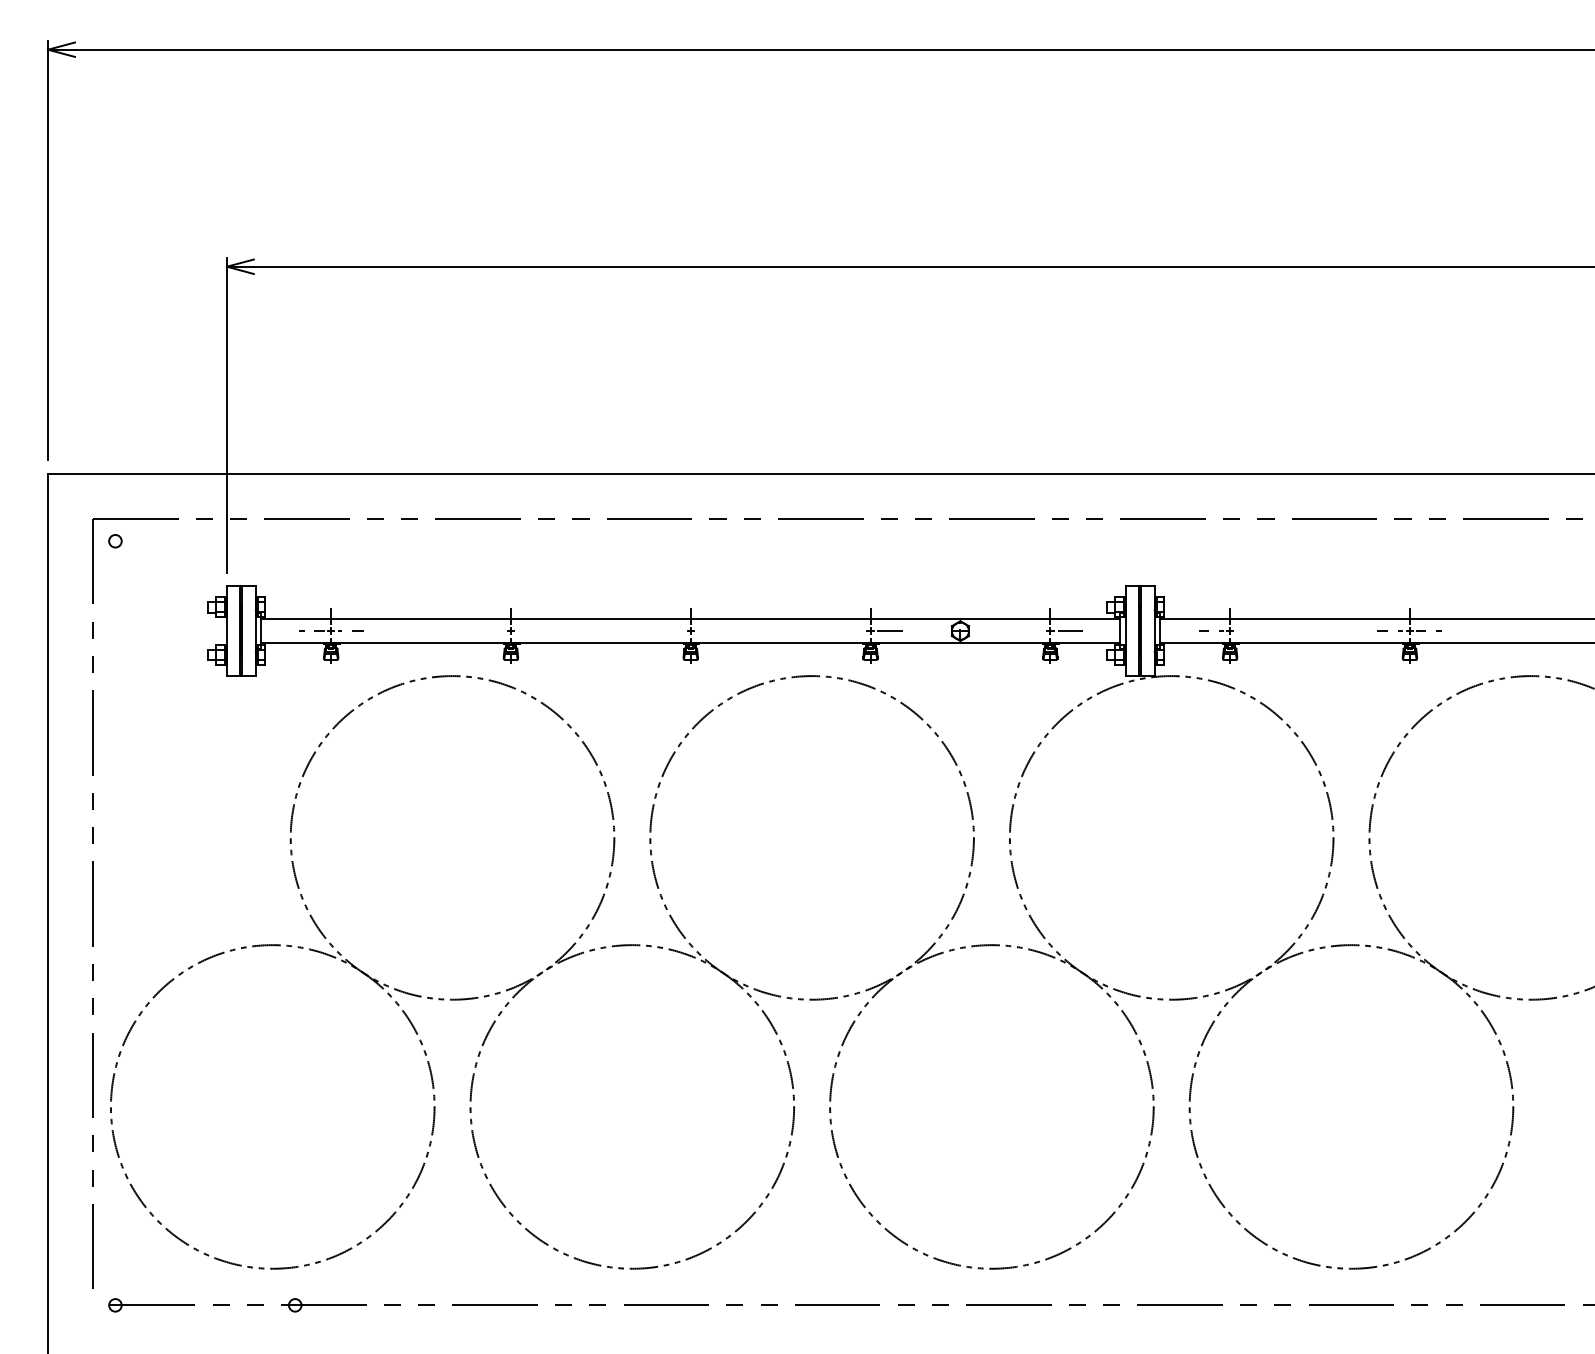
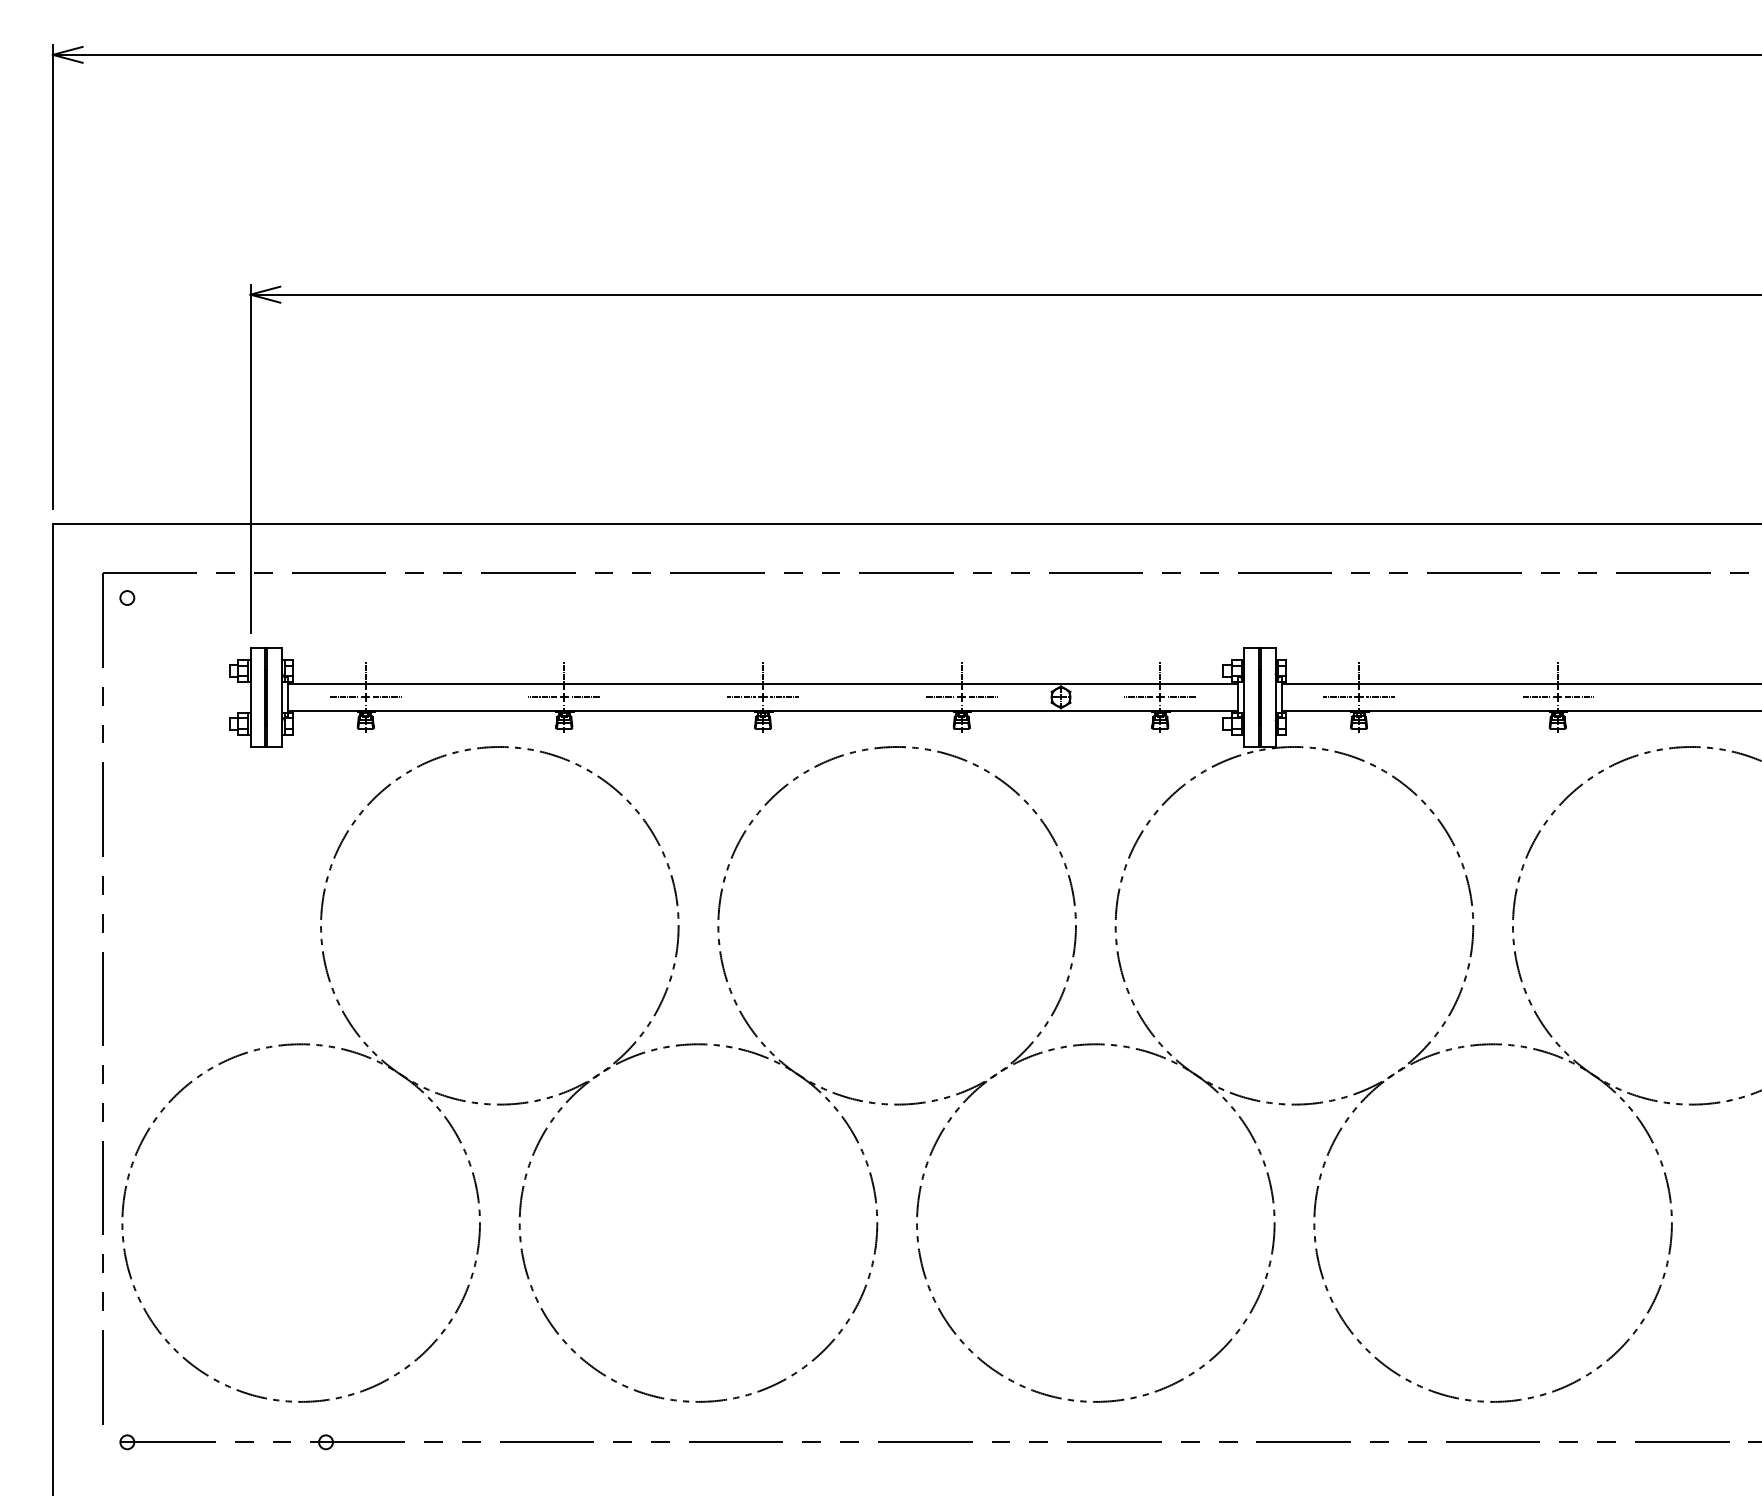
line: (491, 631) -> (542, 697), added
line: (530, 631) -> (585, 697), added
line: (671, 631) -> (741, 697), added
line: (710, 631) -> (784, 697), added
line: (850, 631) -> (939, 697), added
line: (1030, 631) -> (1138, 697), added
line: (1249, 631) -> (1380, 697), added

